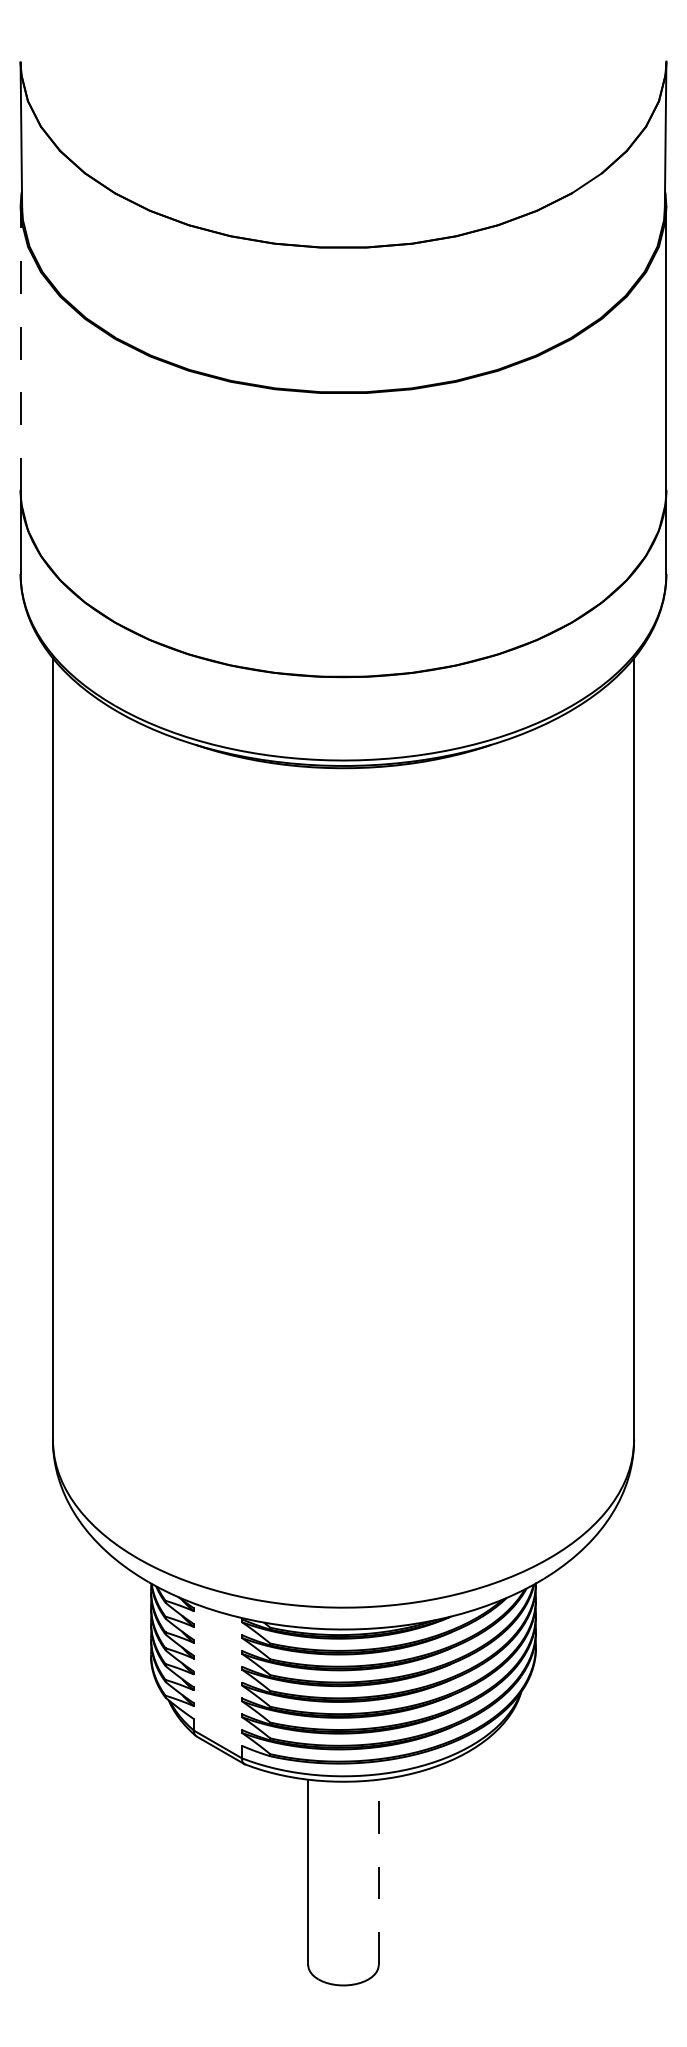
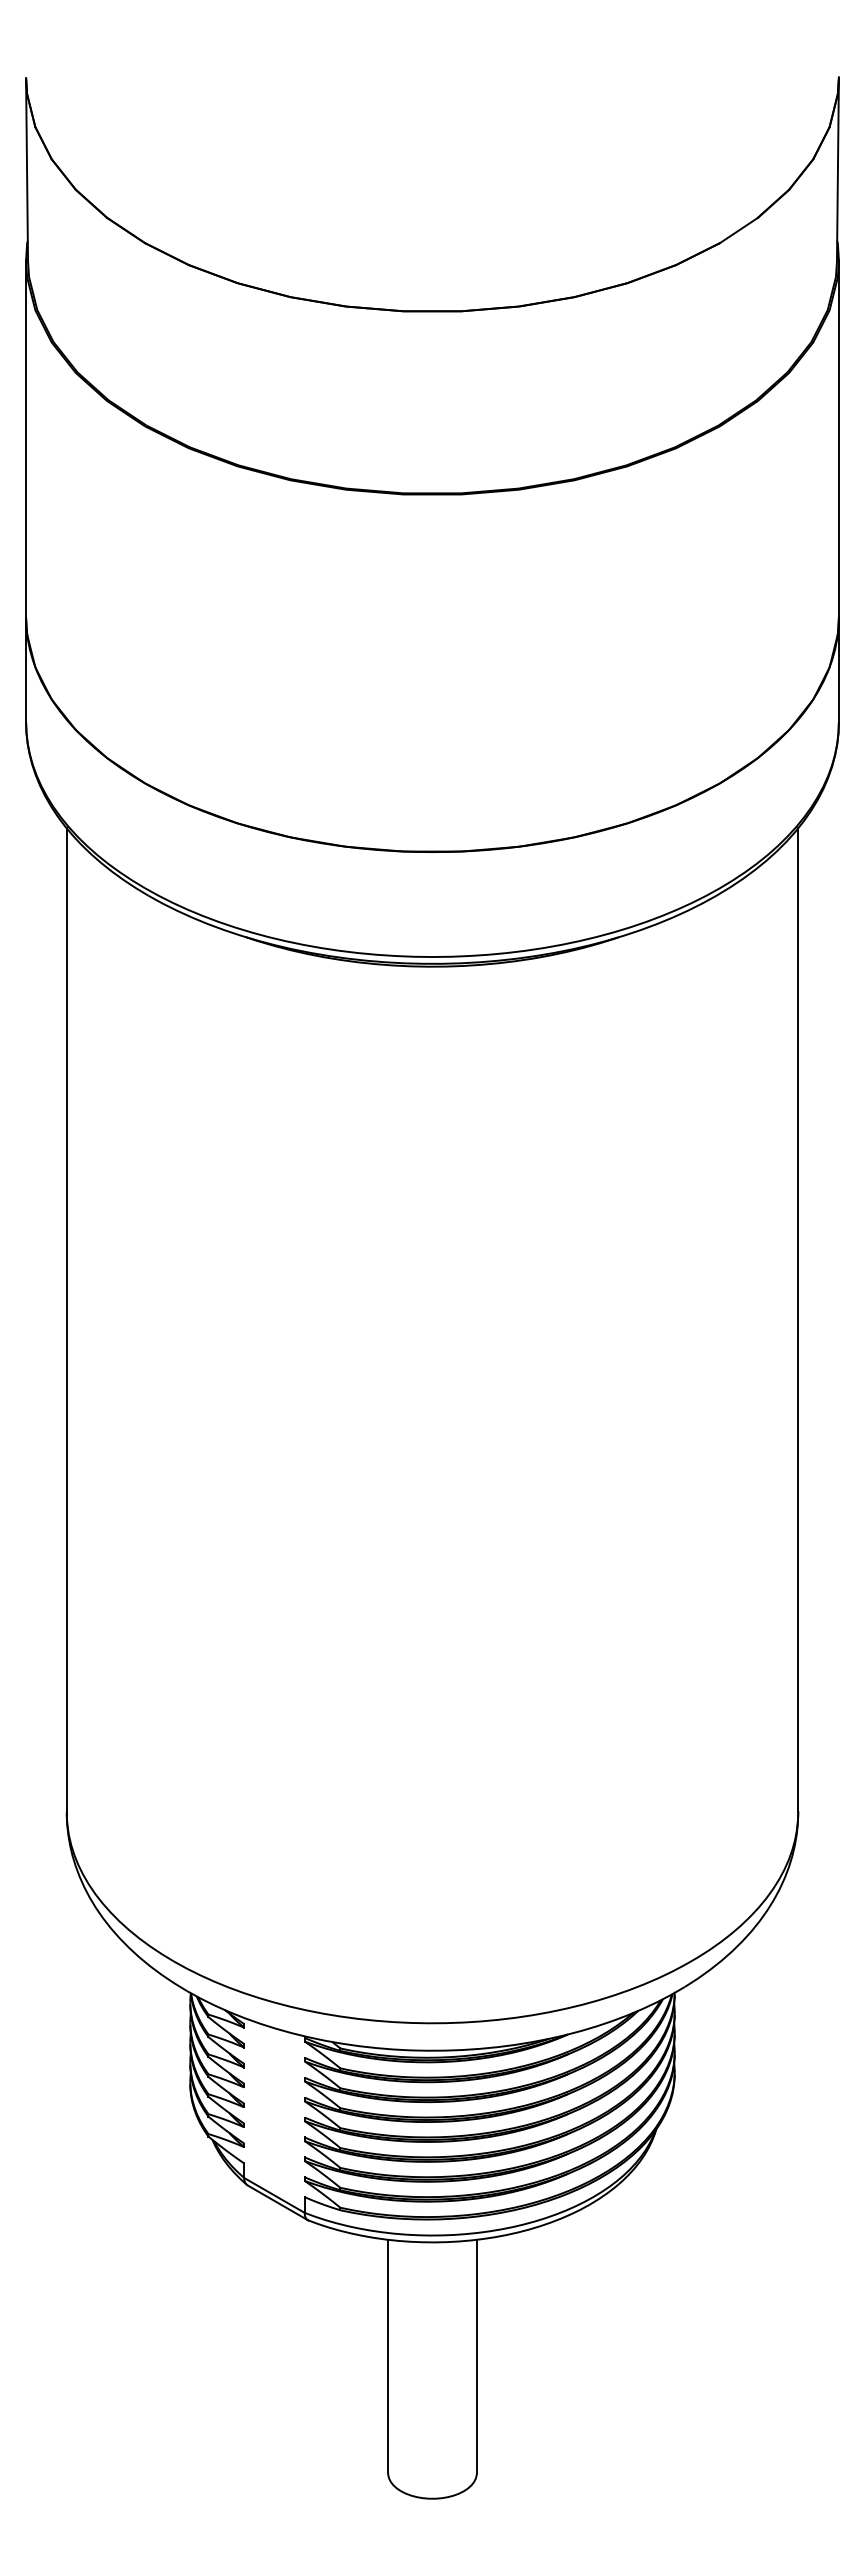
line: (20, 348) -> (26, 438), dashed -> solid
line: (378, 1872) -> (476, 2356), dashed -> solid

